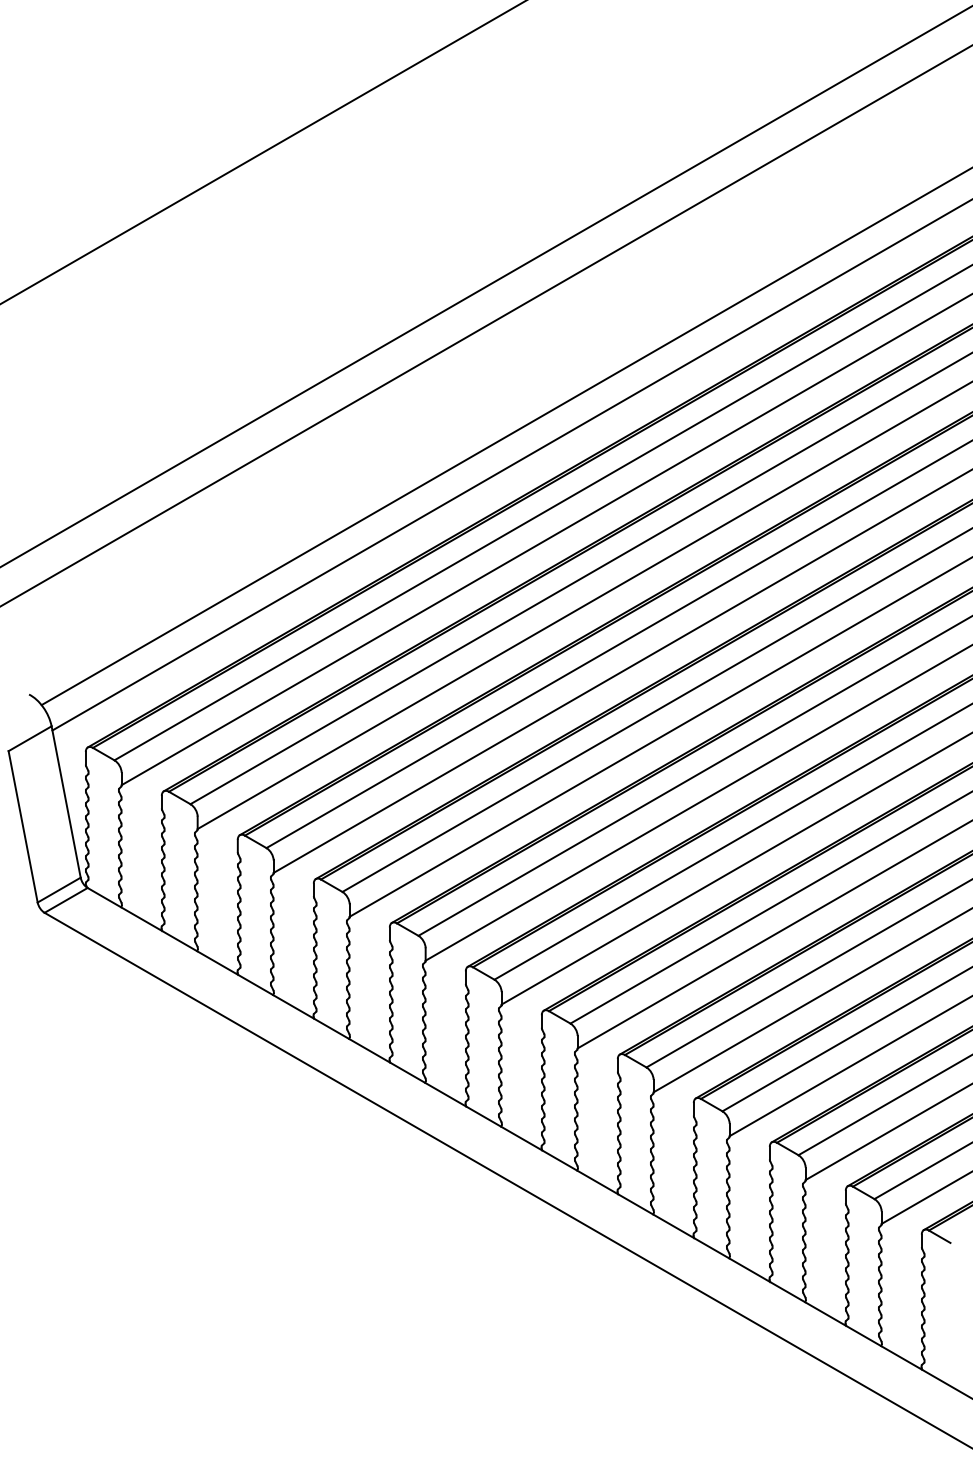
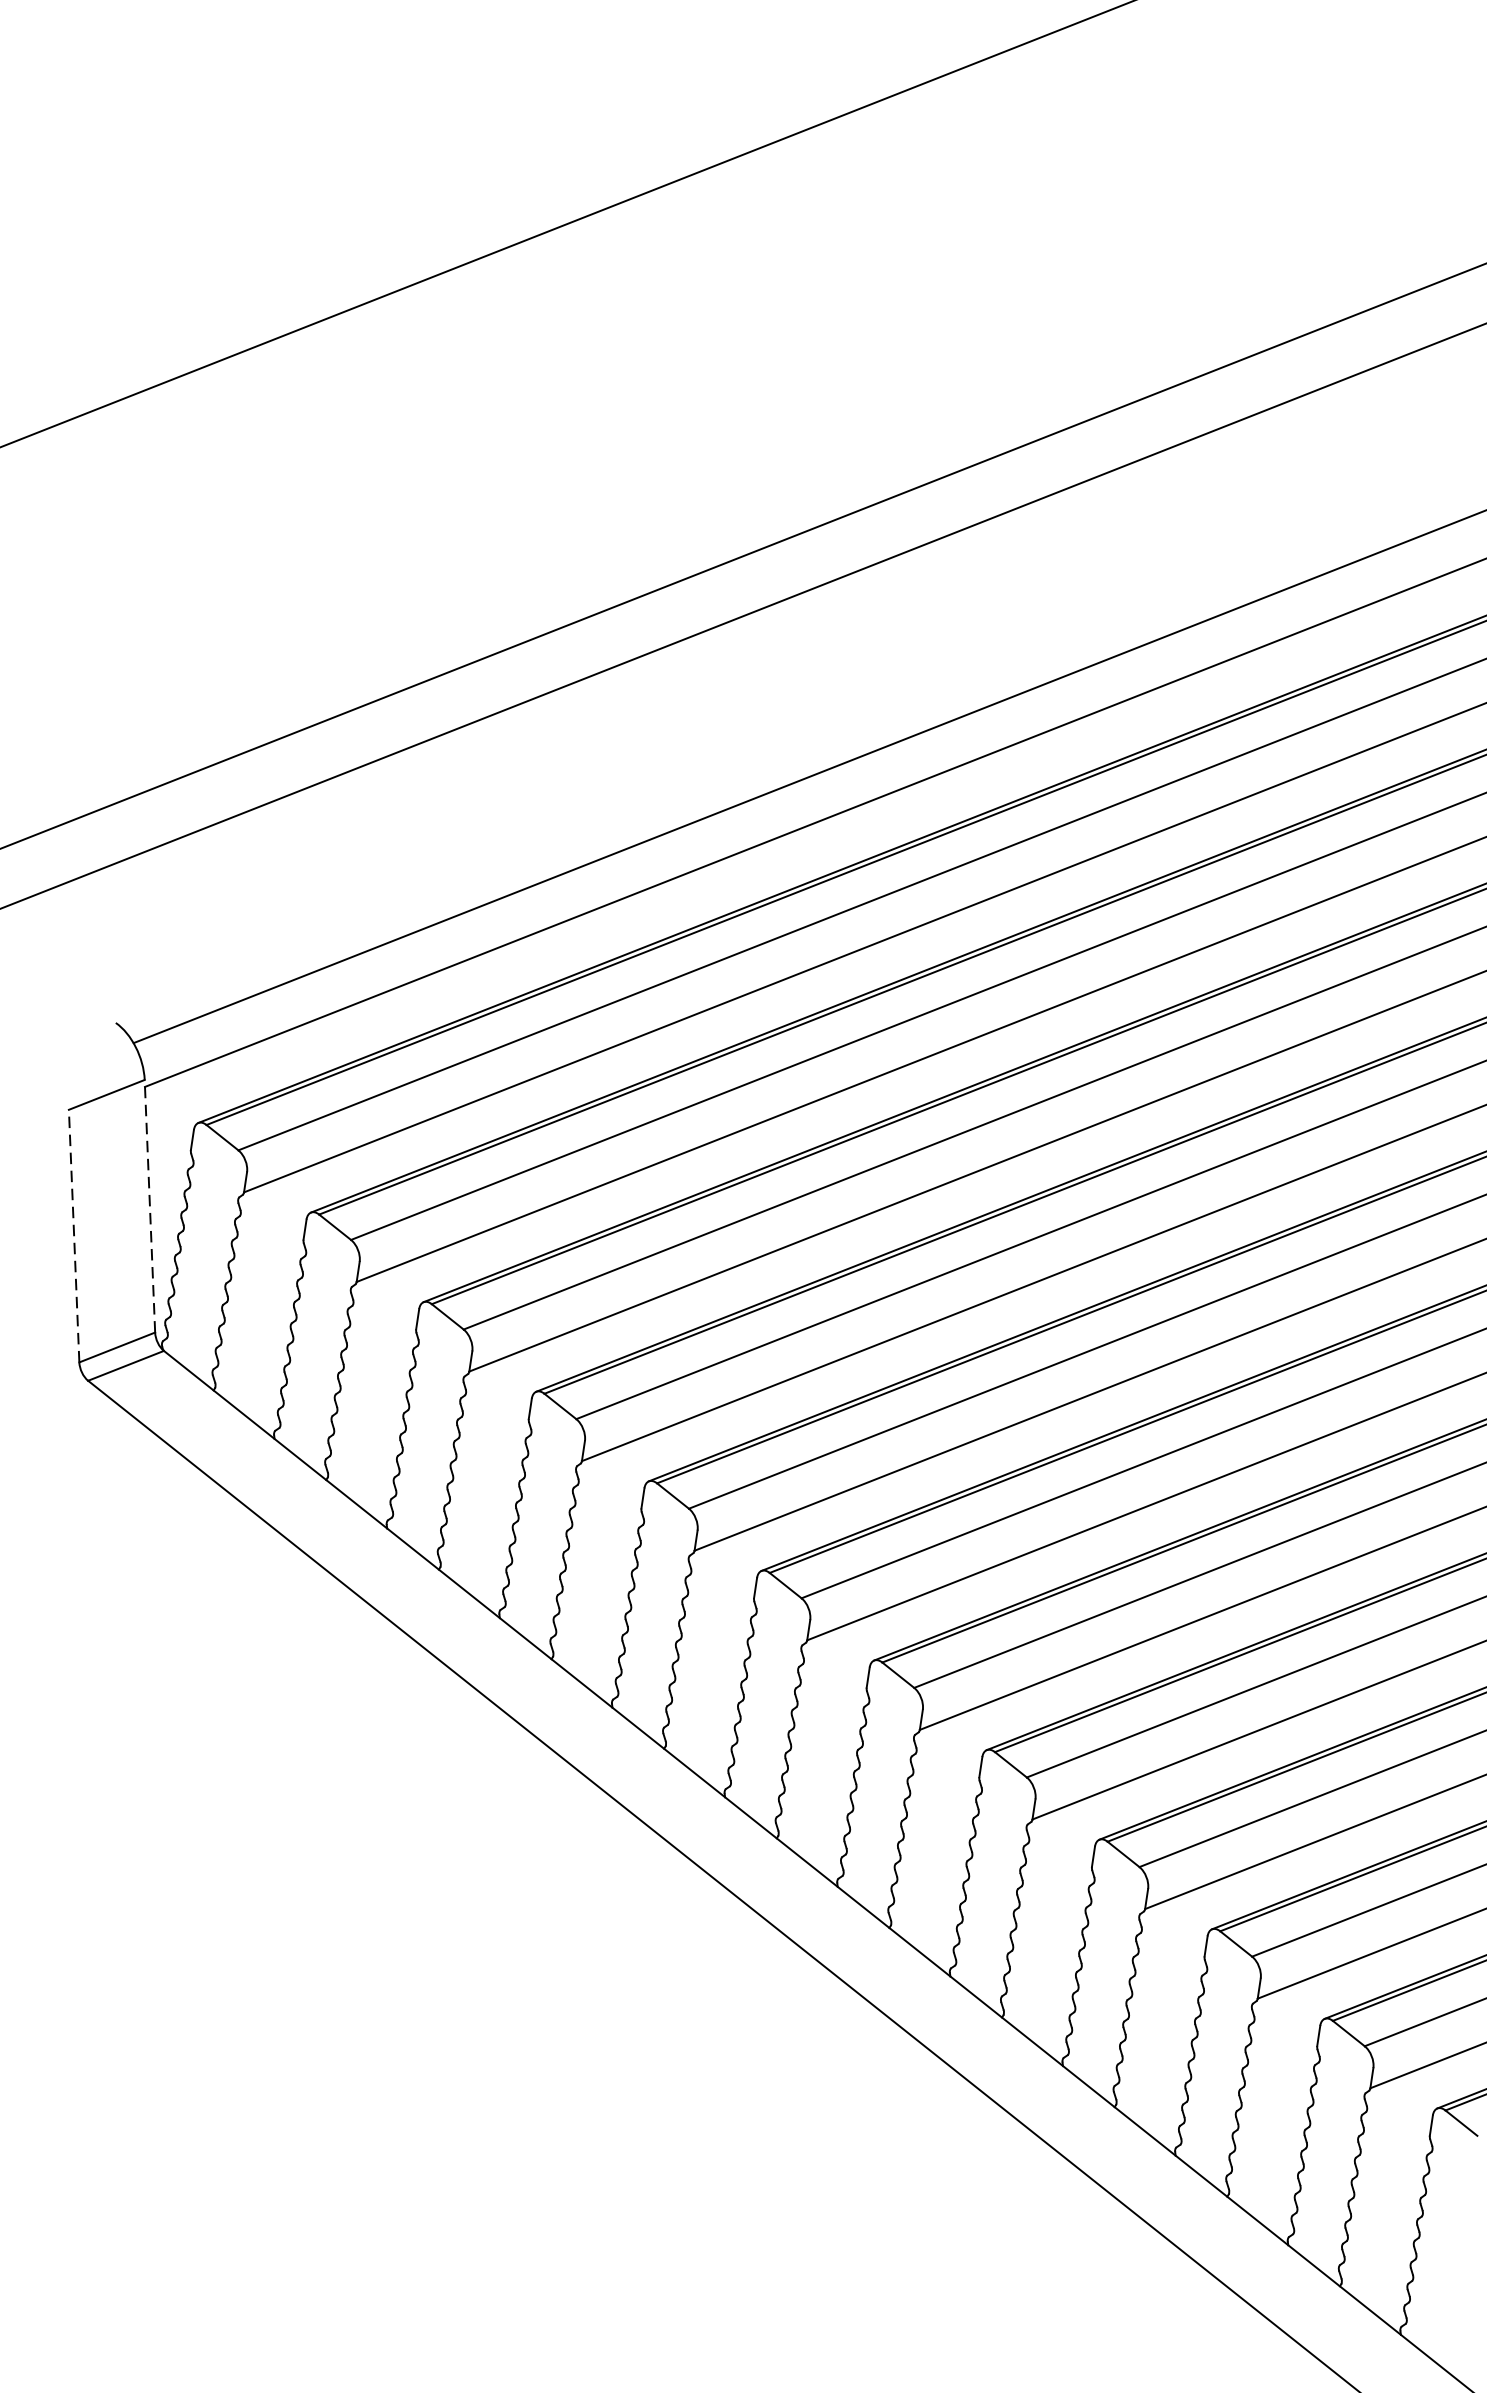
line: (66, 801) -> (150, 1205), solid -> dashed
line: (23, 826) -> (74, 1235), solid -> dashed

